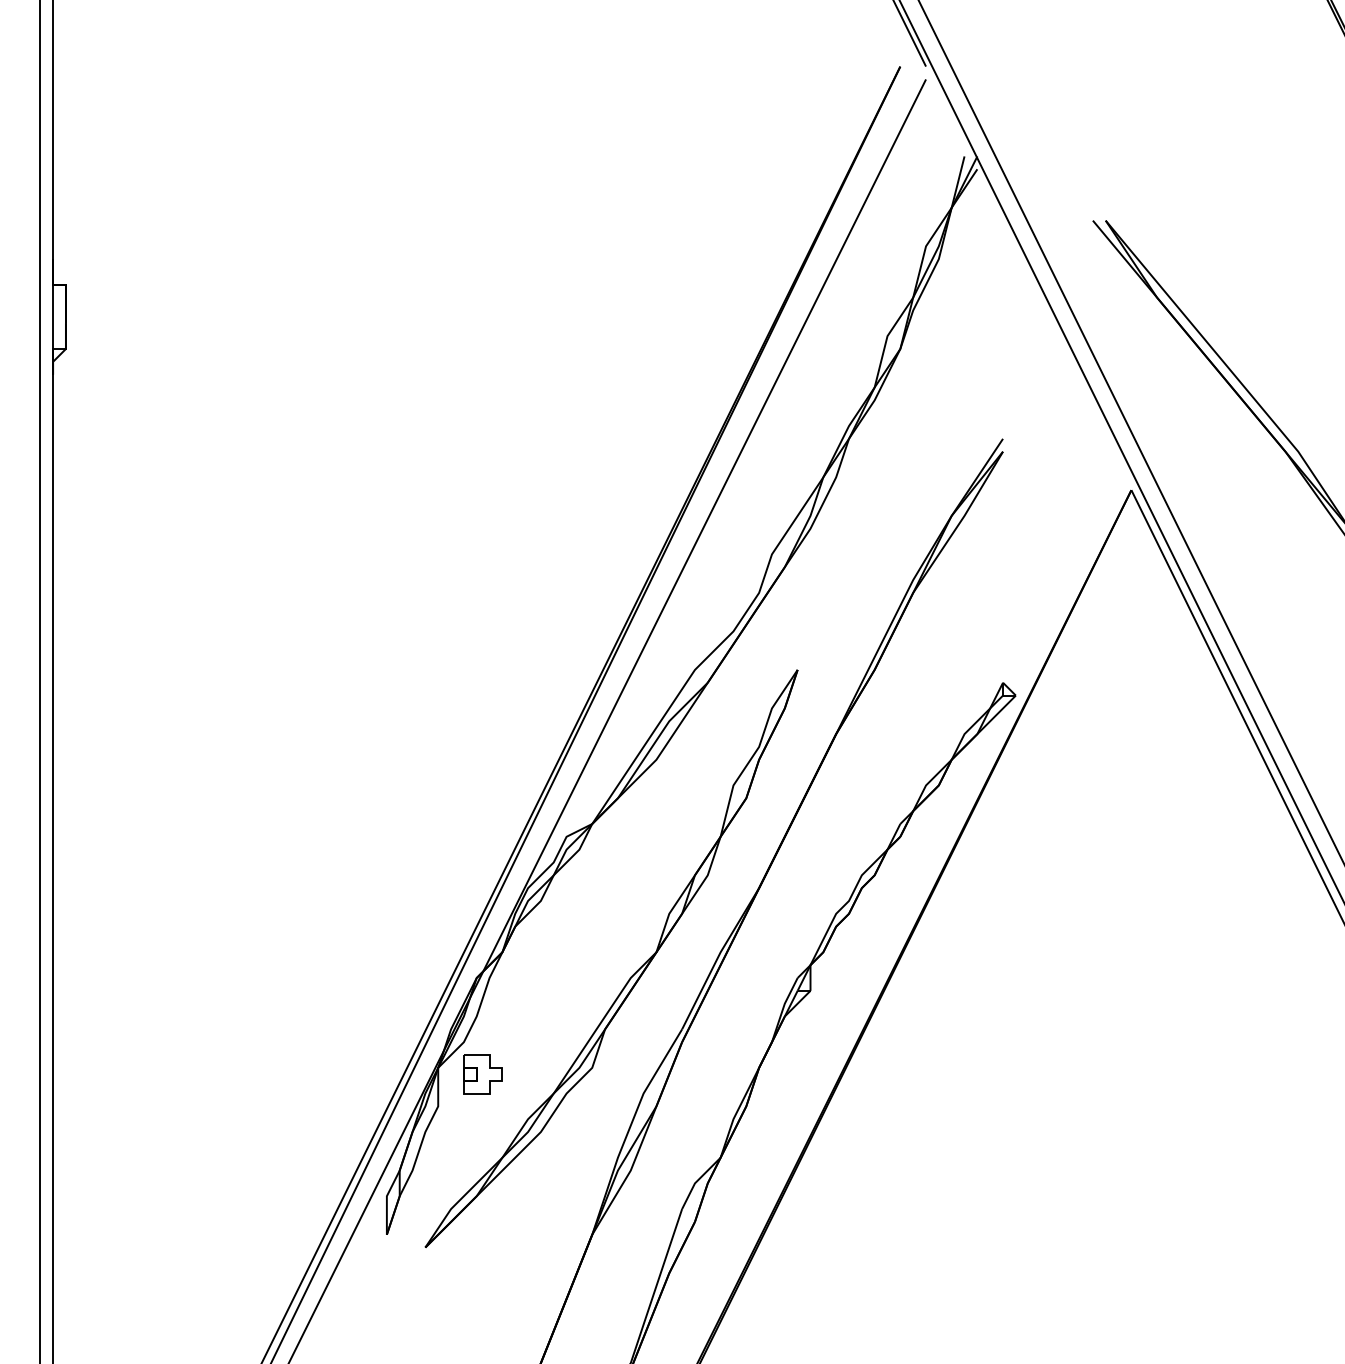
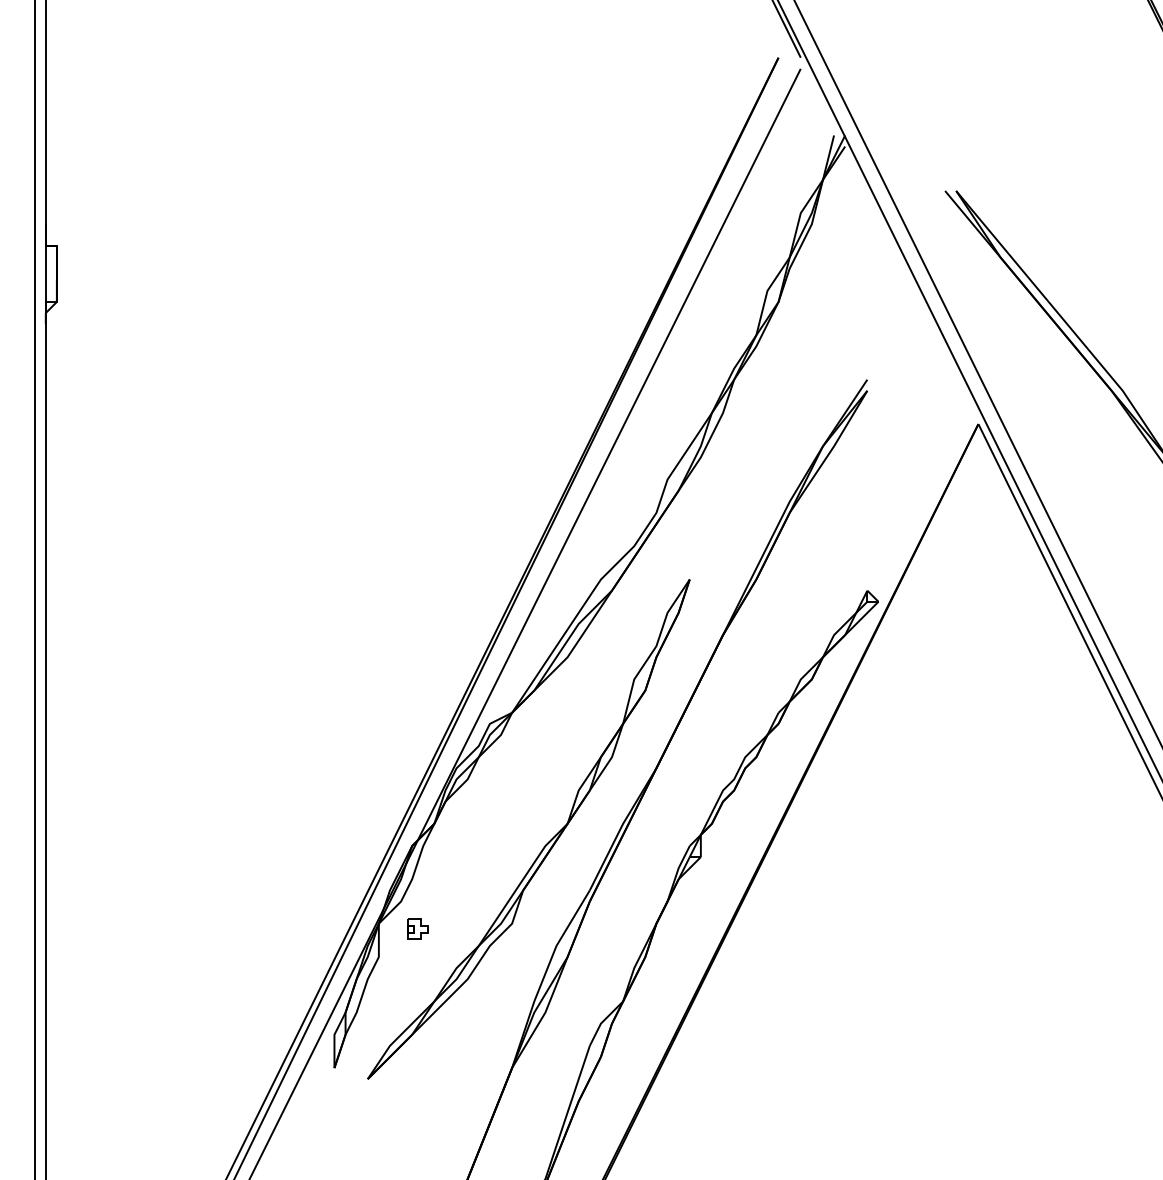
part: (482, 1074) -> (417, 929), size x0.6

